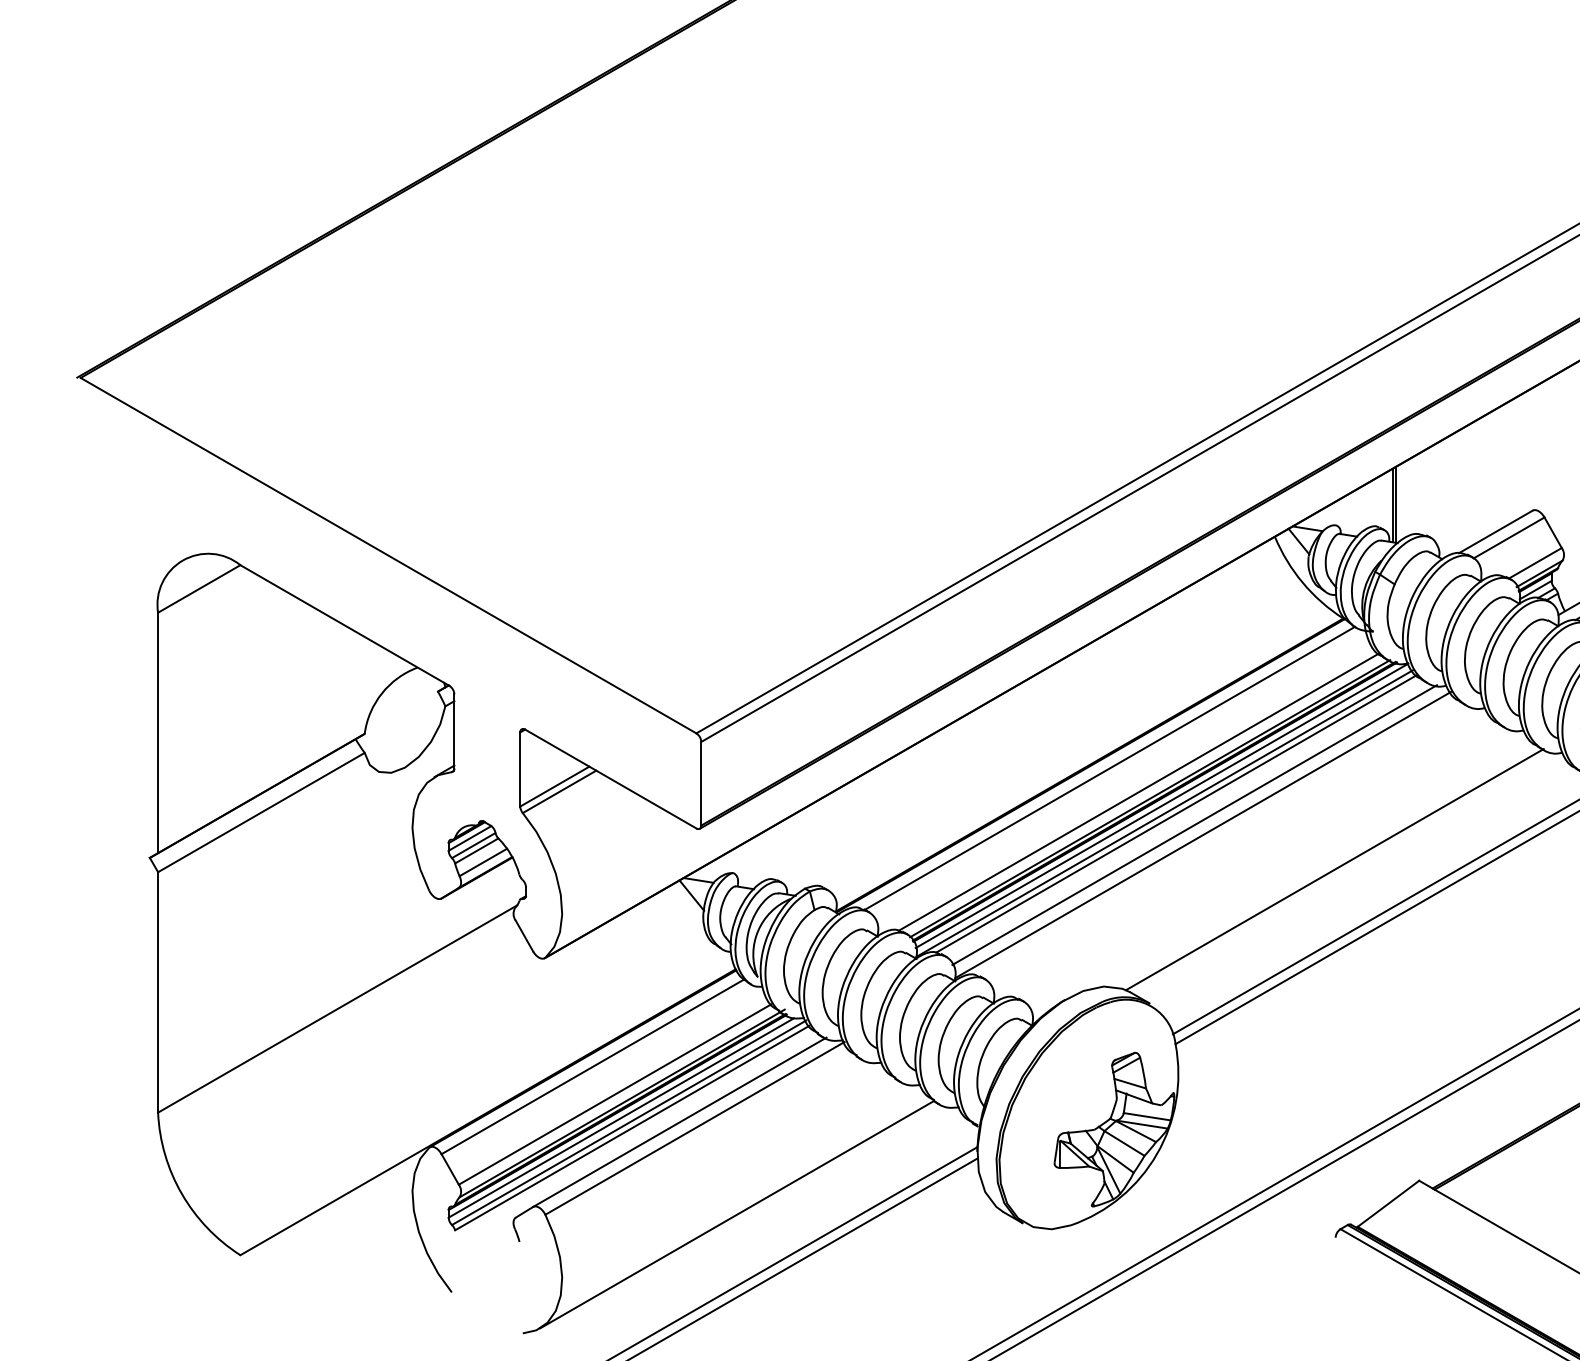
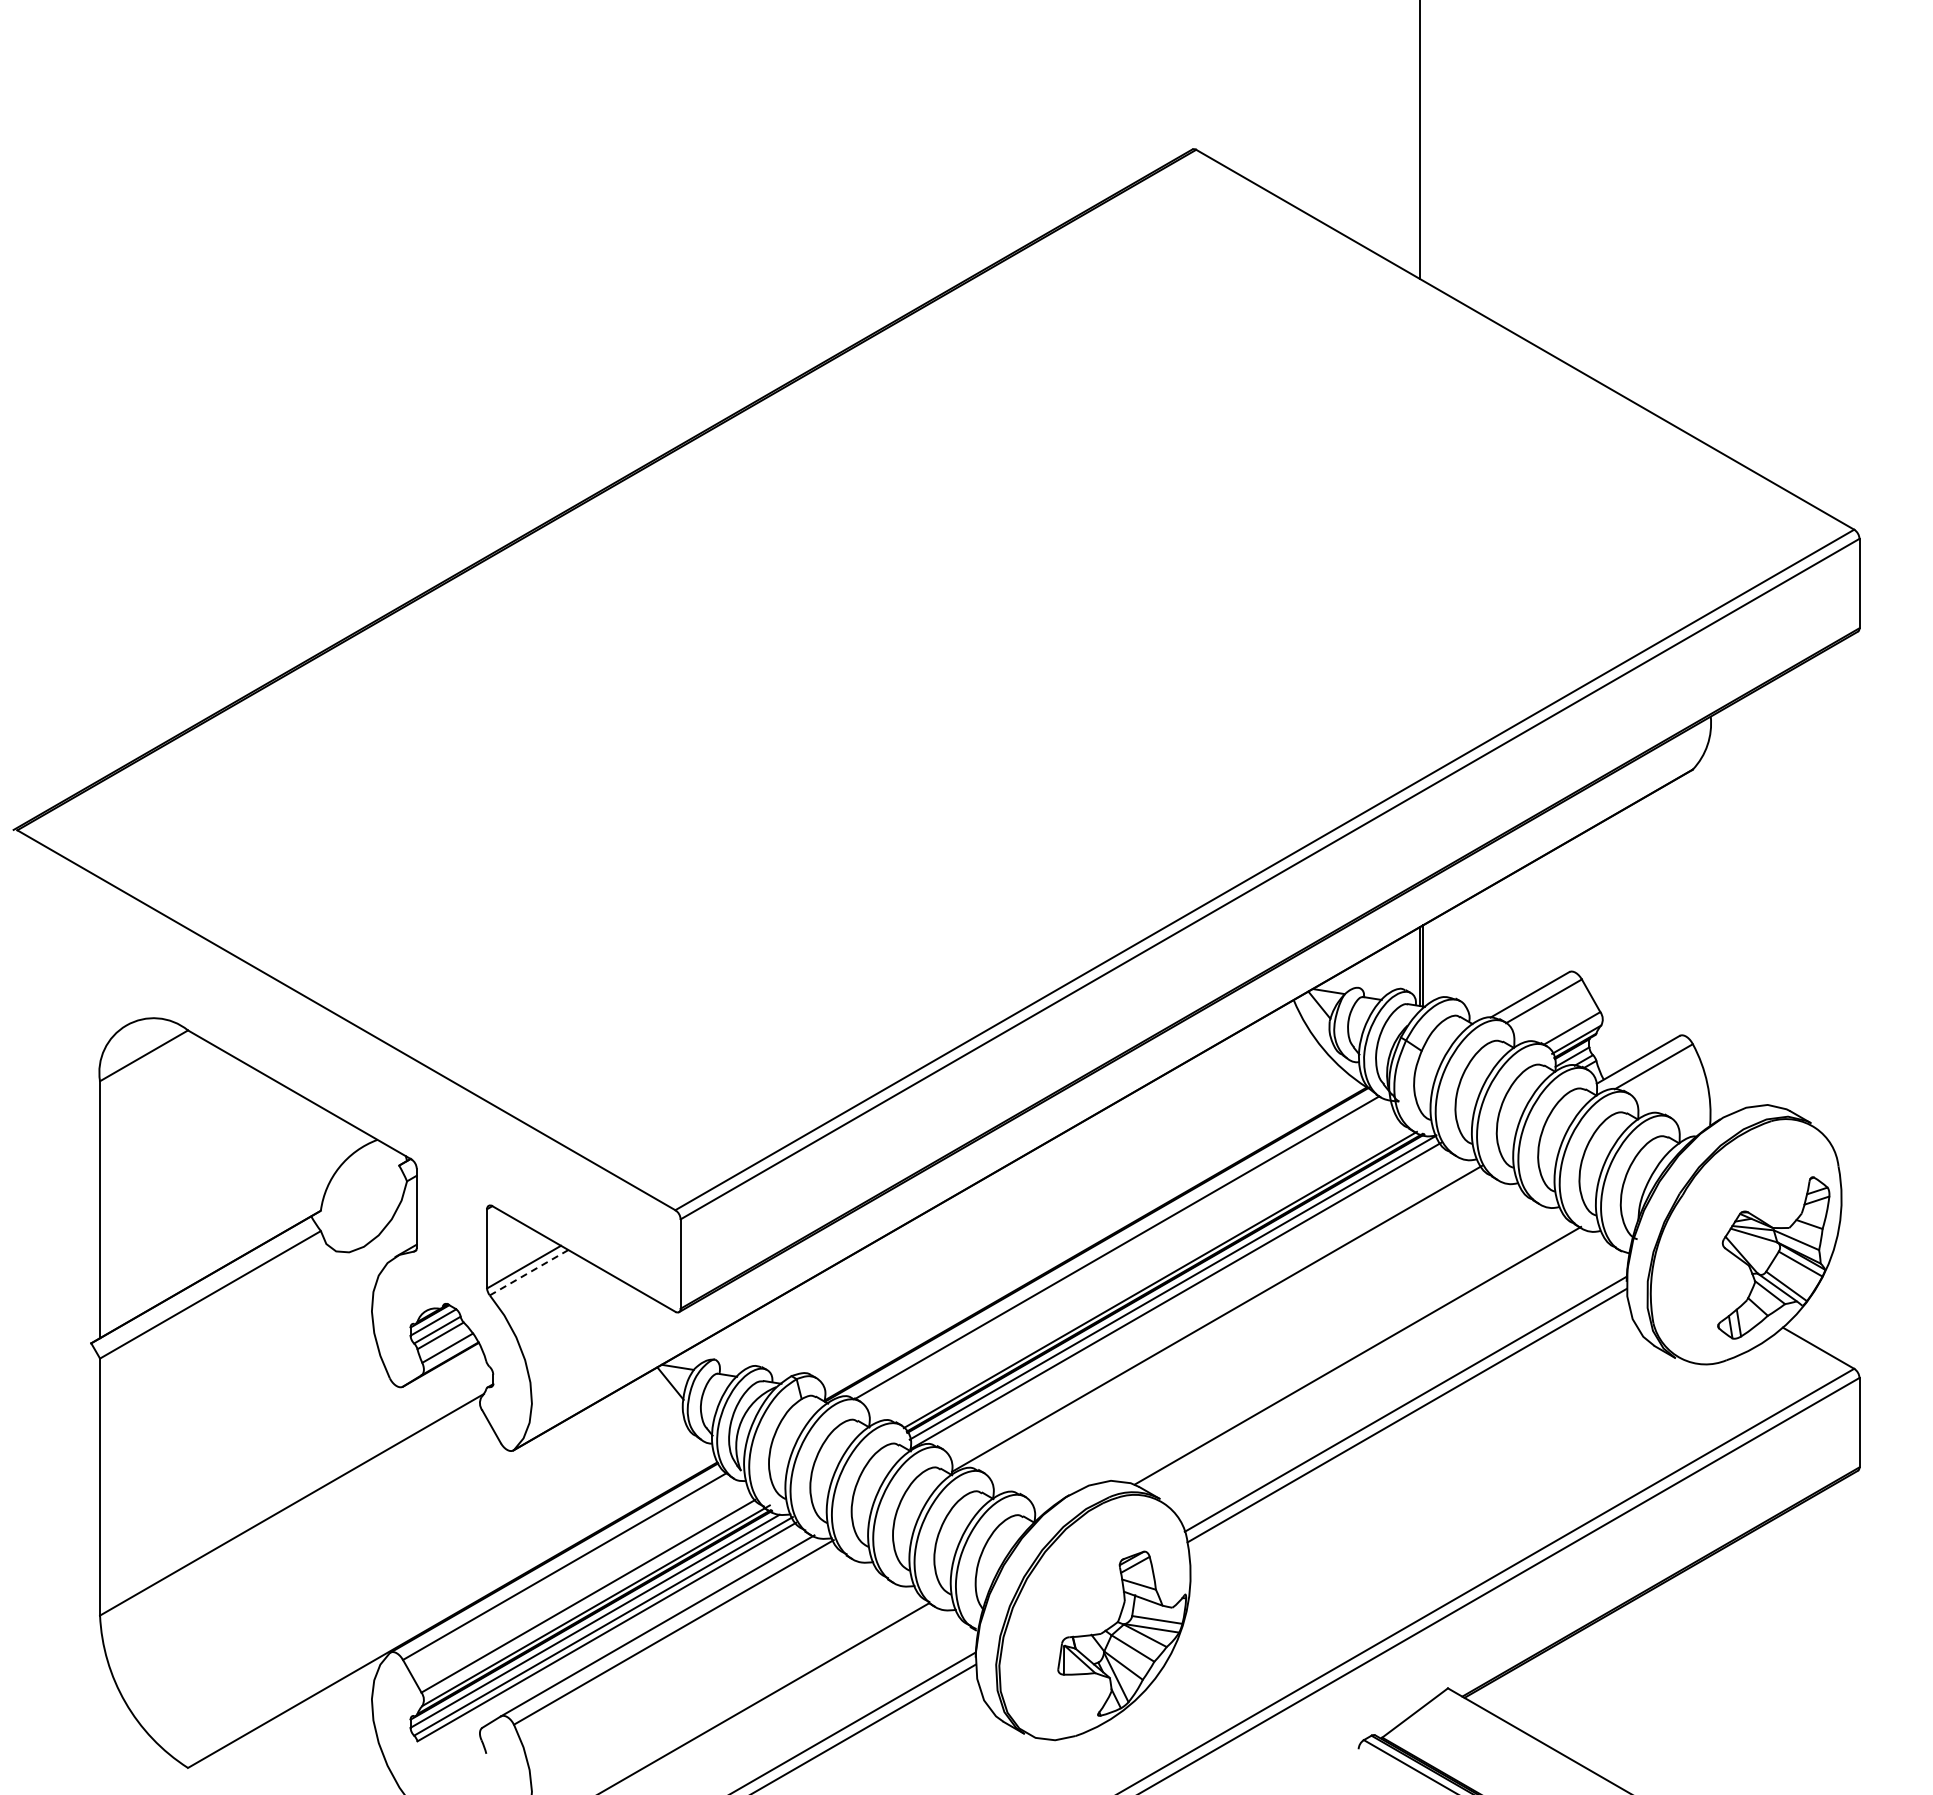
line: (558, 791) -> (528, 1272), solid -> dashed
line: (1138, 791) -> (1147, 1272), removed
line: (1176, 813) -> (1188, 1295), removed
line: (1194, 824) -> (1207, 1307), removed

